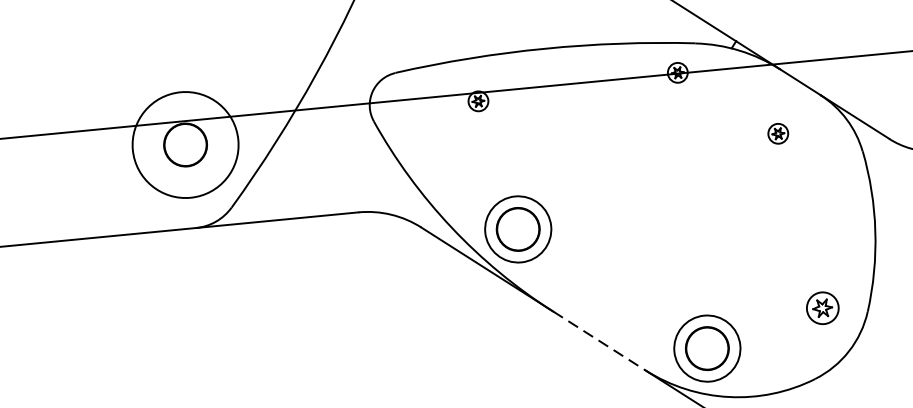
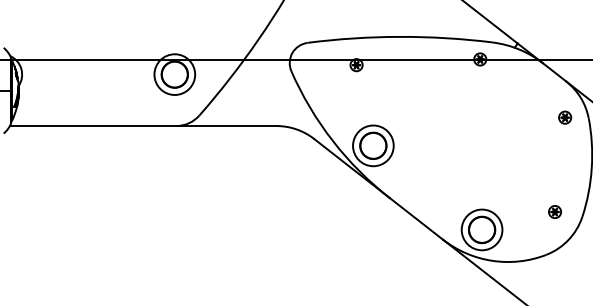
part: (778, 133) -> (565, 117), moved
circle: (185, 144) -> (174, 74), size x0.62
part: (821, 307) -> (554, 211), size x0.62
line: (599, 340) -> (416, 218), dashed -> solid

